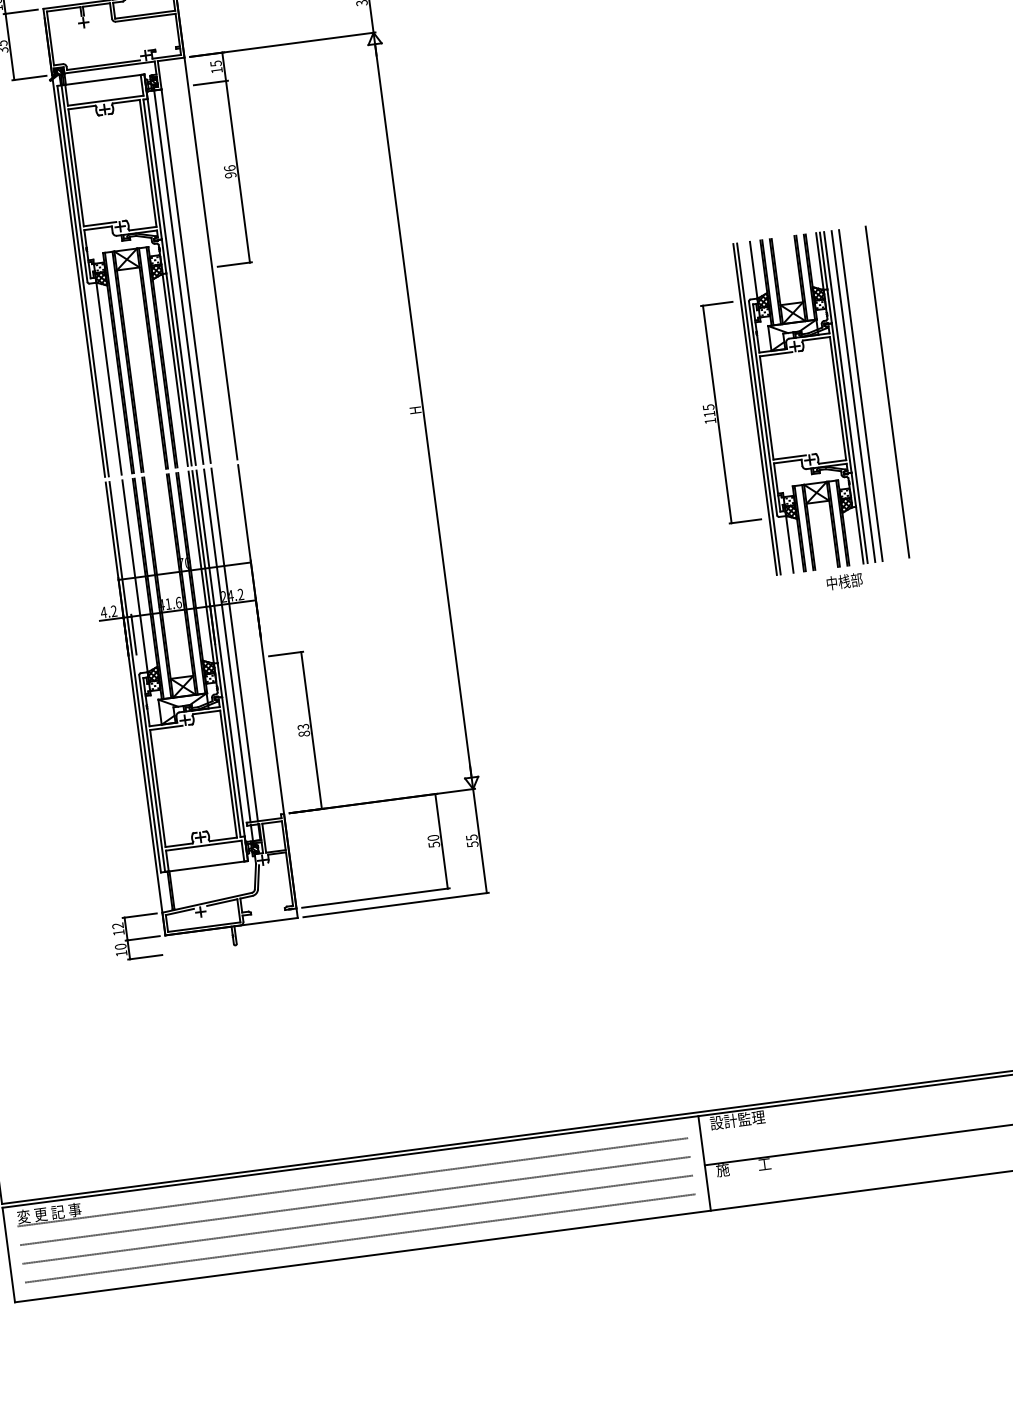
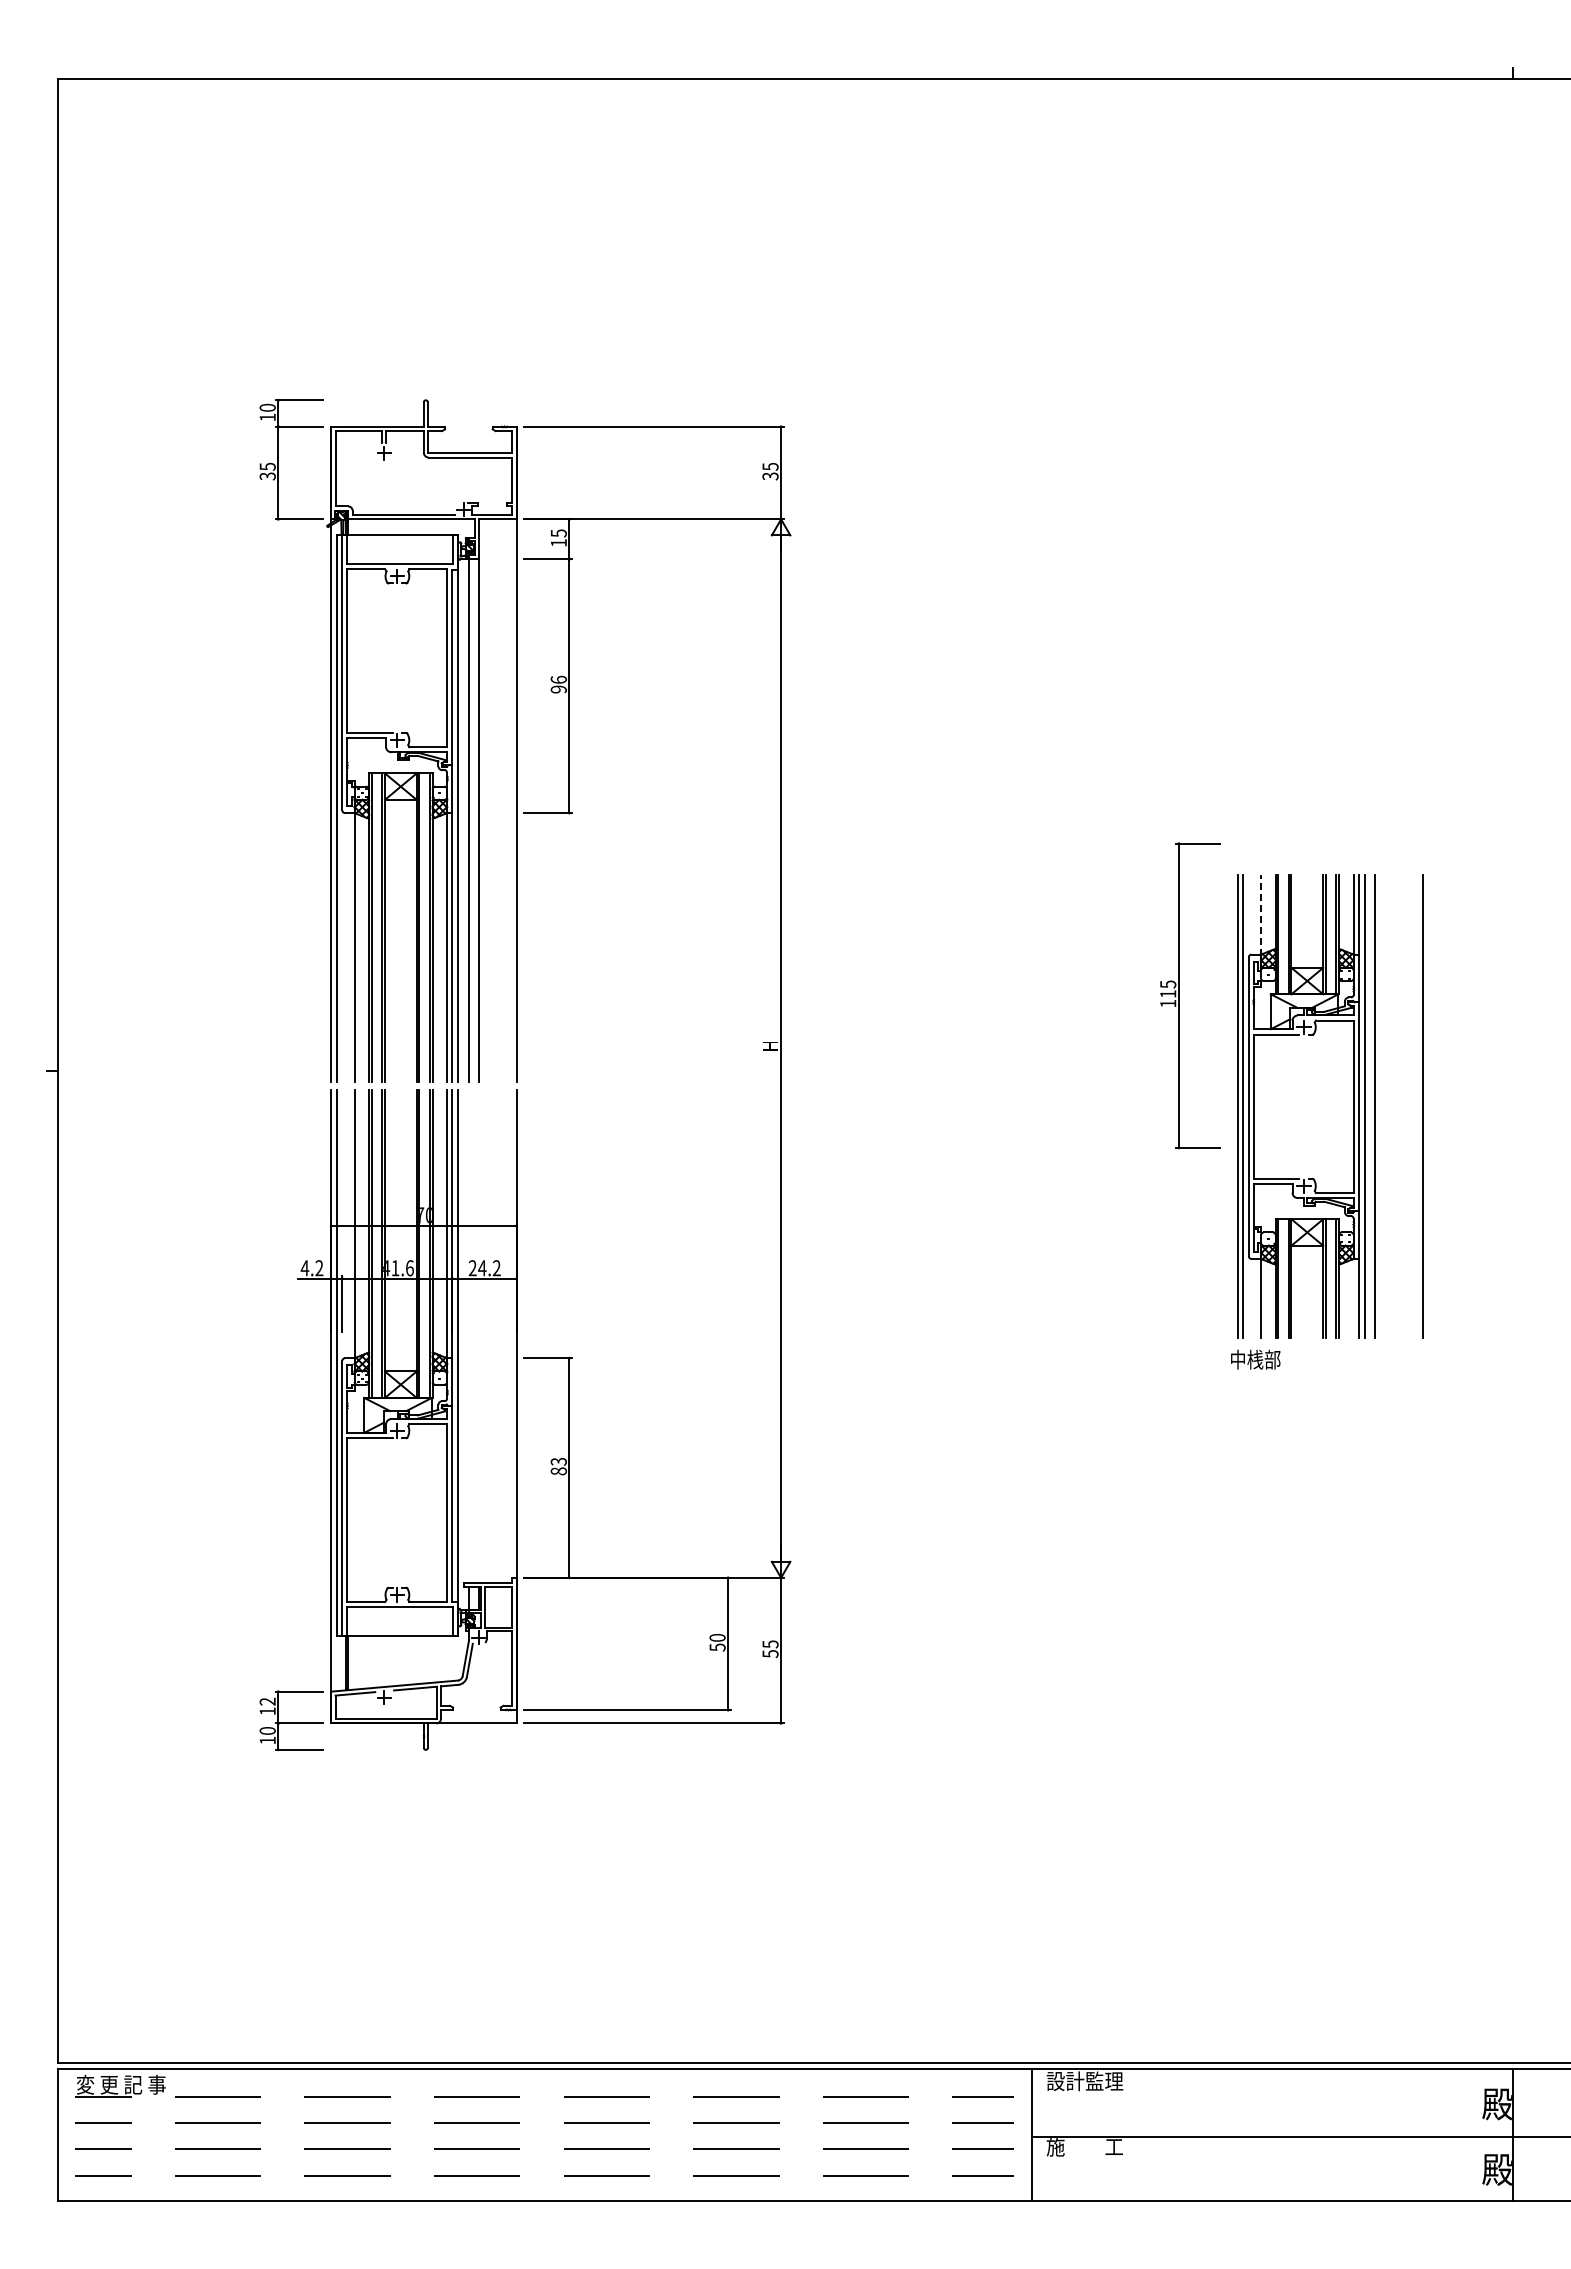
line: (754, 270) -> (1261, 915), solid -> dashed
line: (860, 395) -> (1385, 1106), removed
part: (717, 414) -> (1179, 995), moved
text: (844, 581) -> (1255, 1359), moved
line: (234, 644) -> (479, 1336), removed
line: (227, 646) -> (468, 1336), removed

